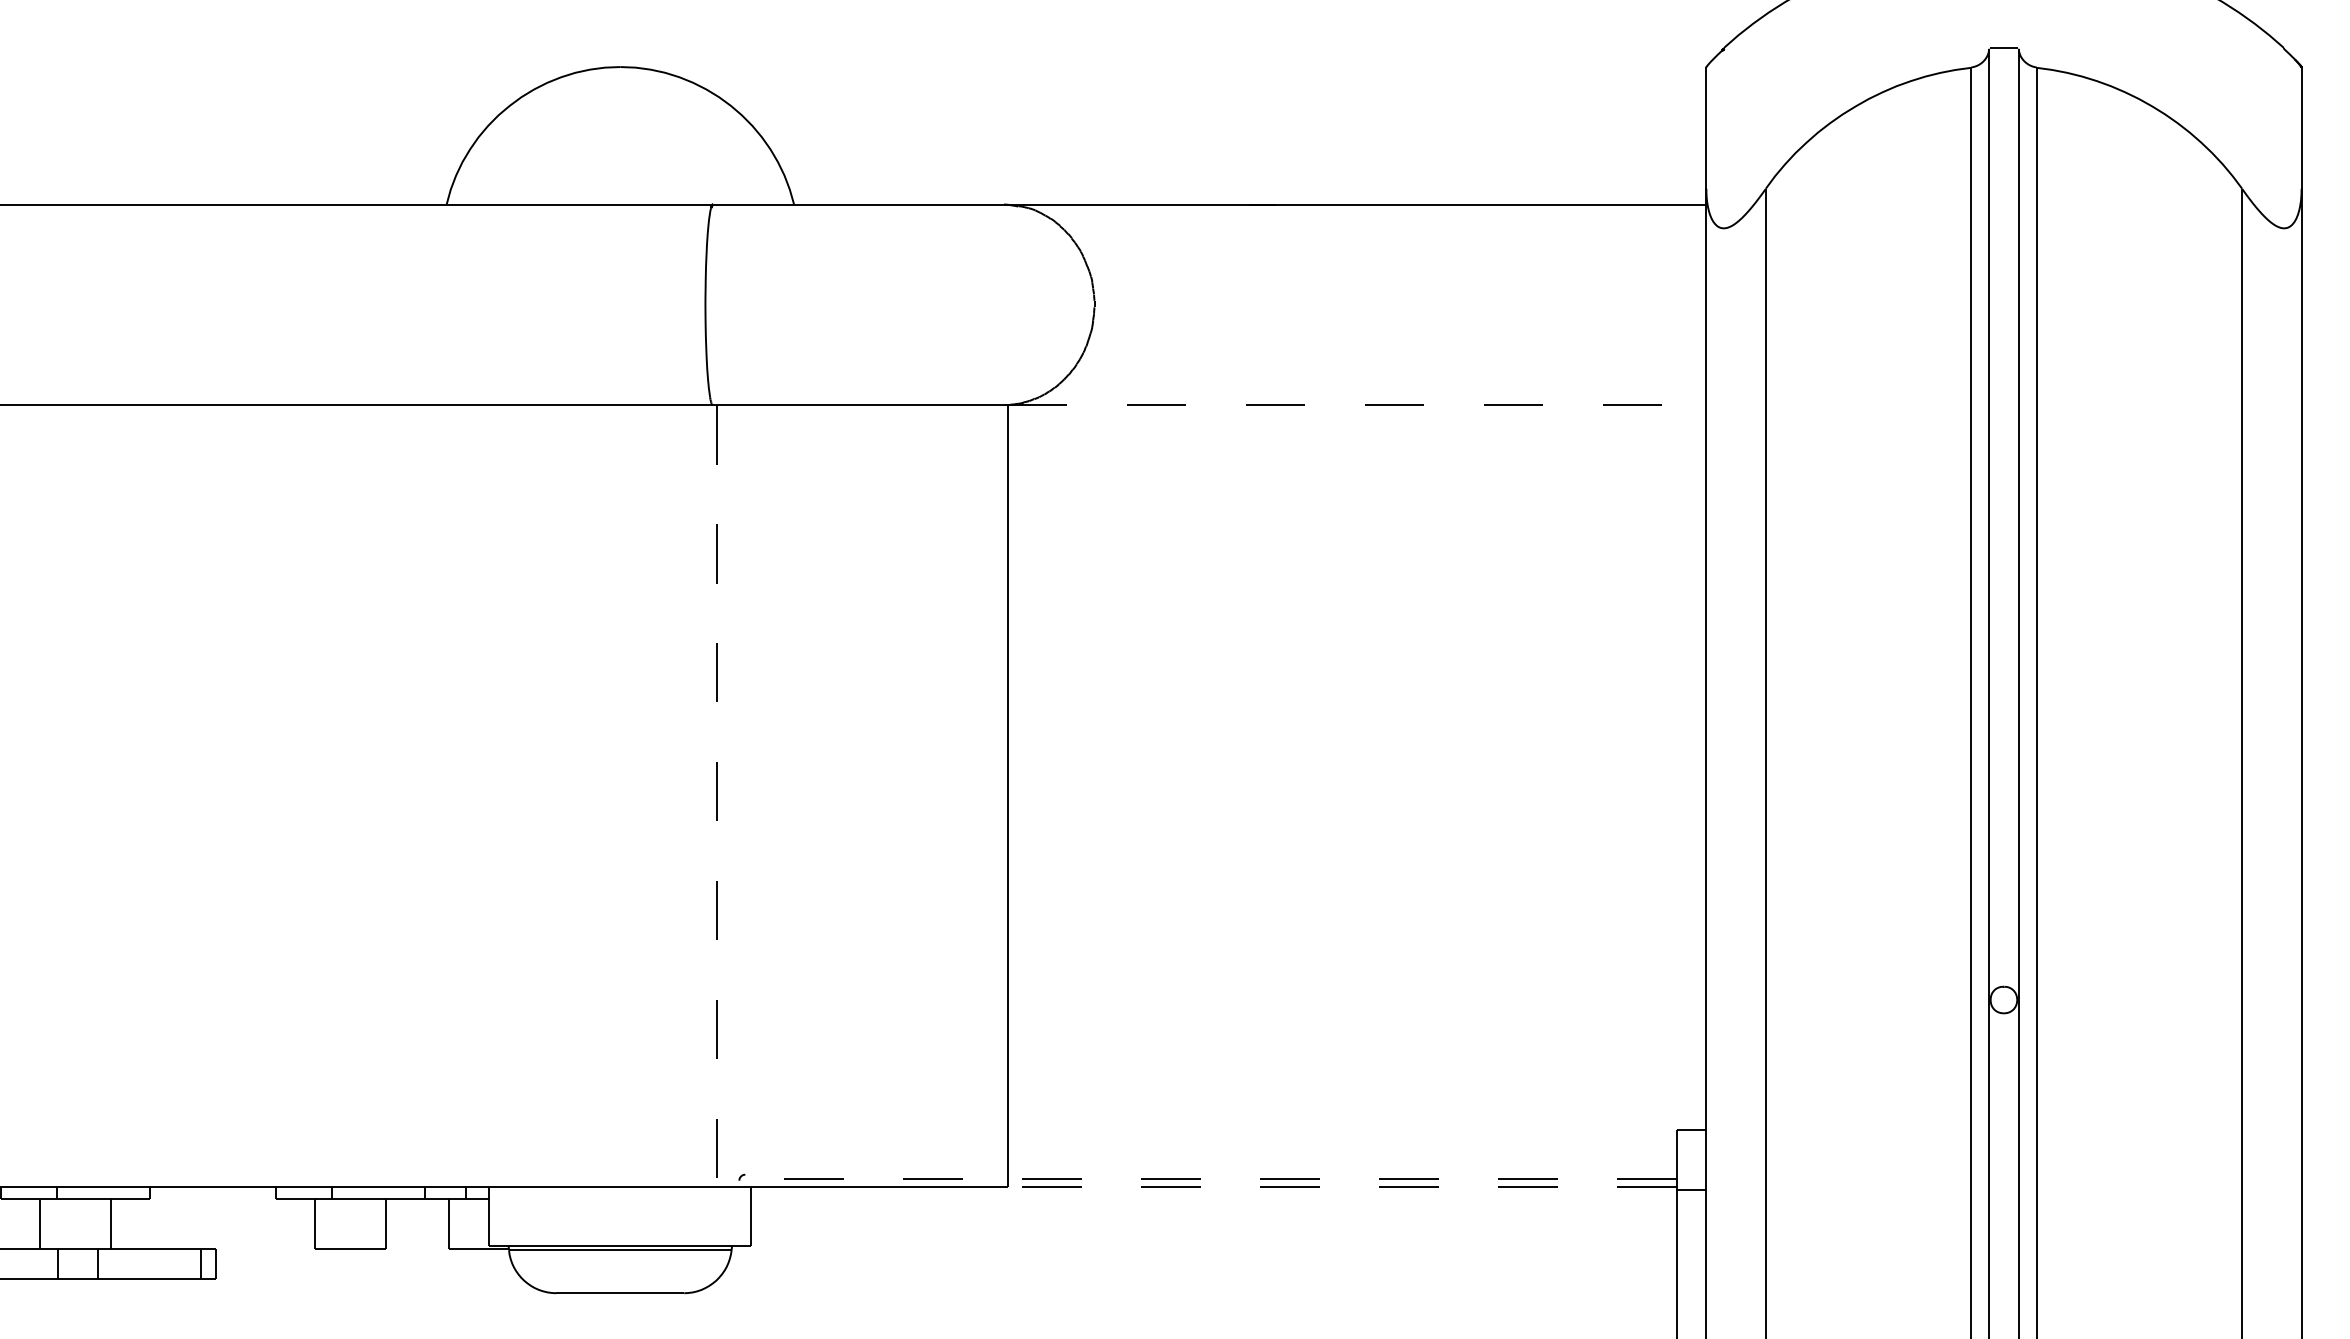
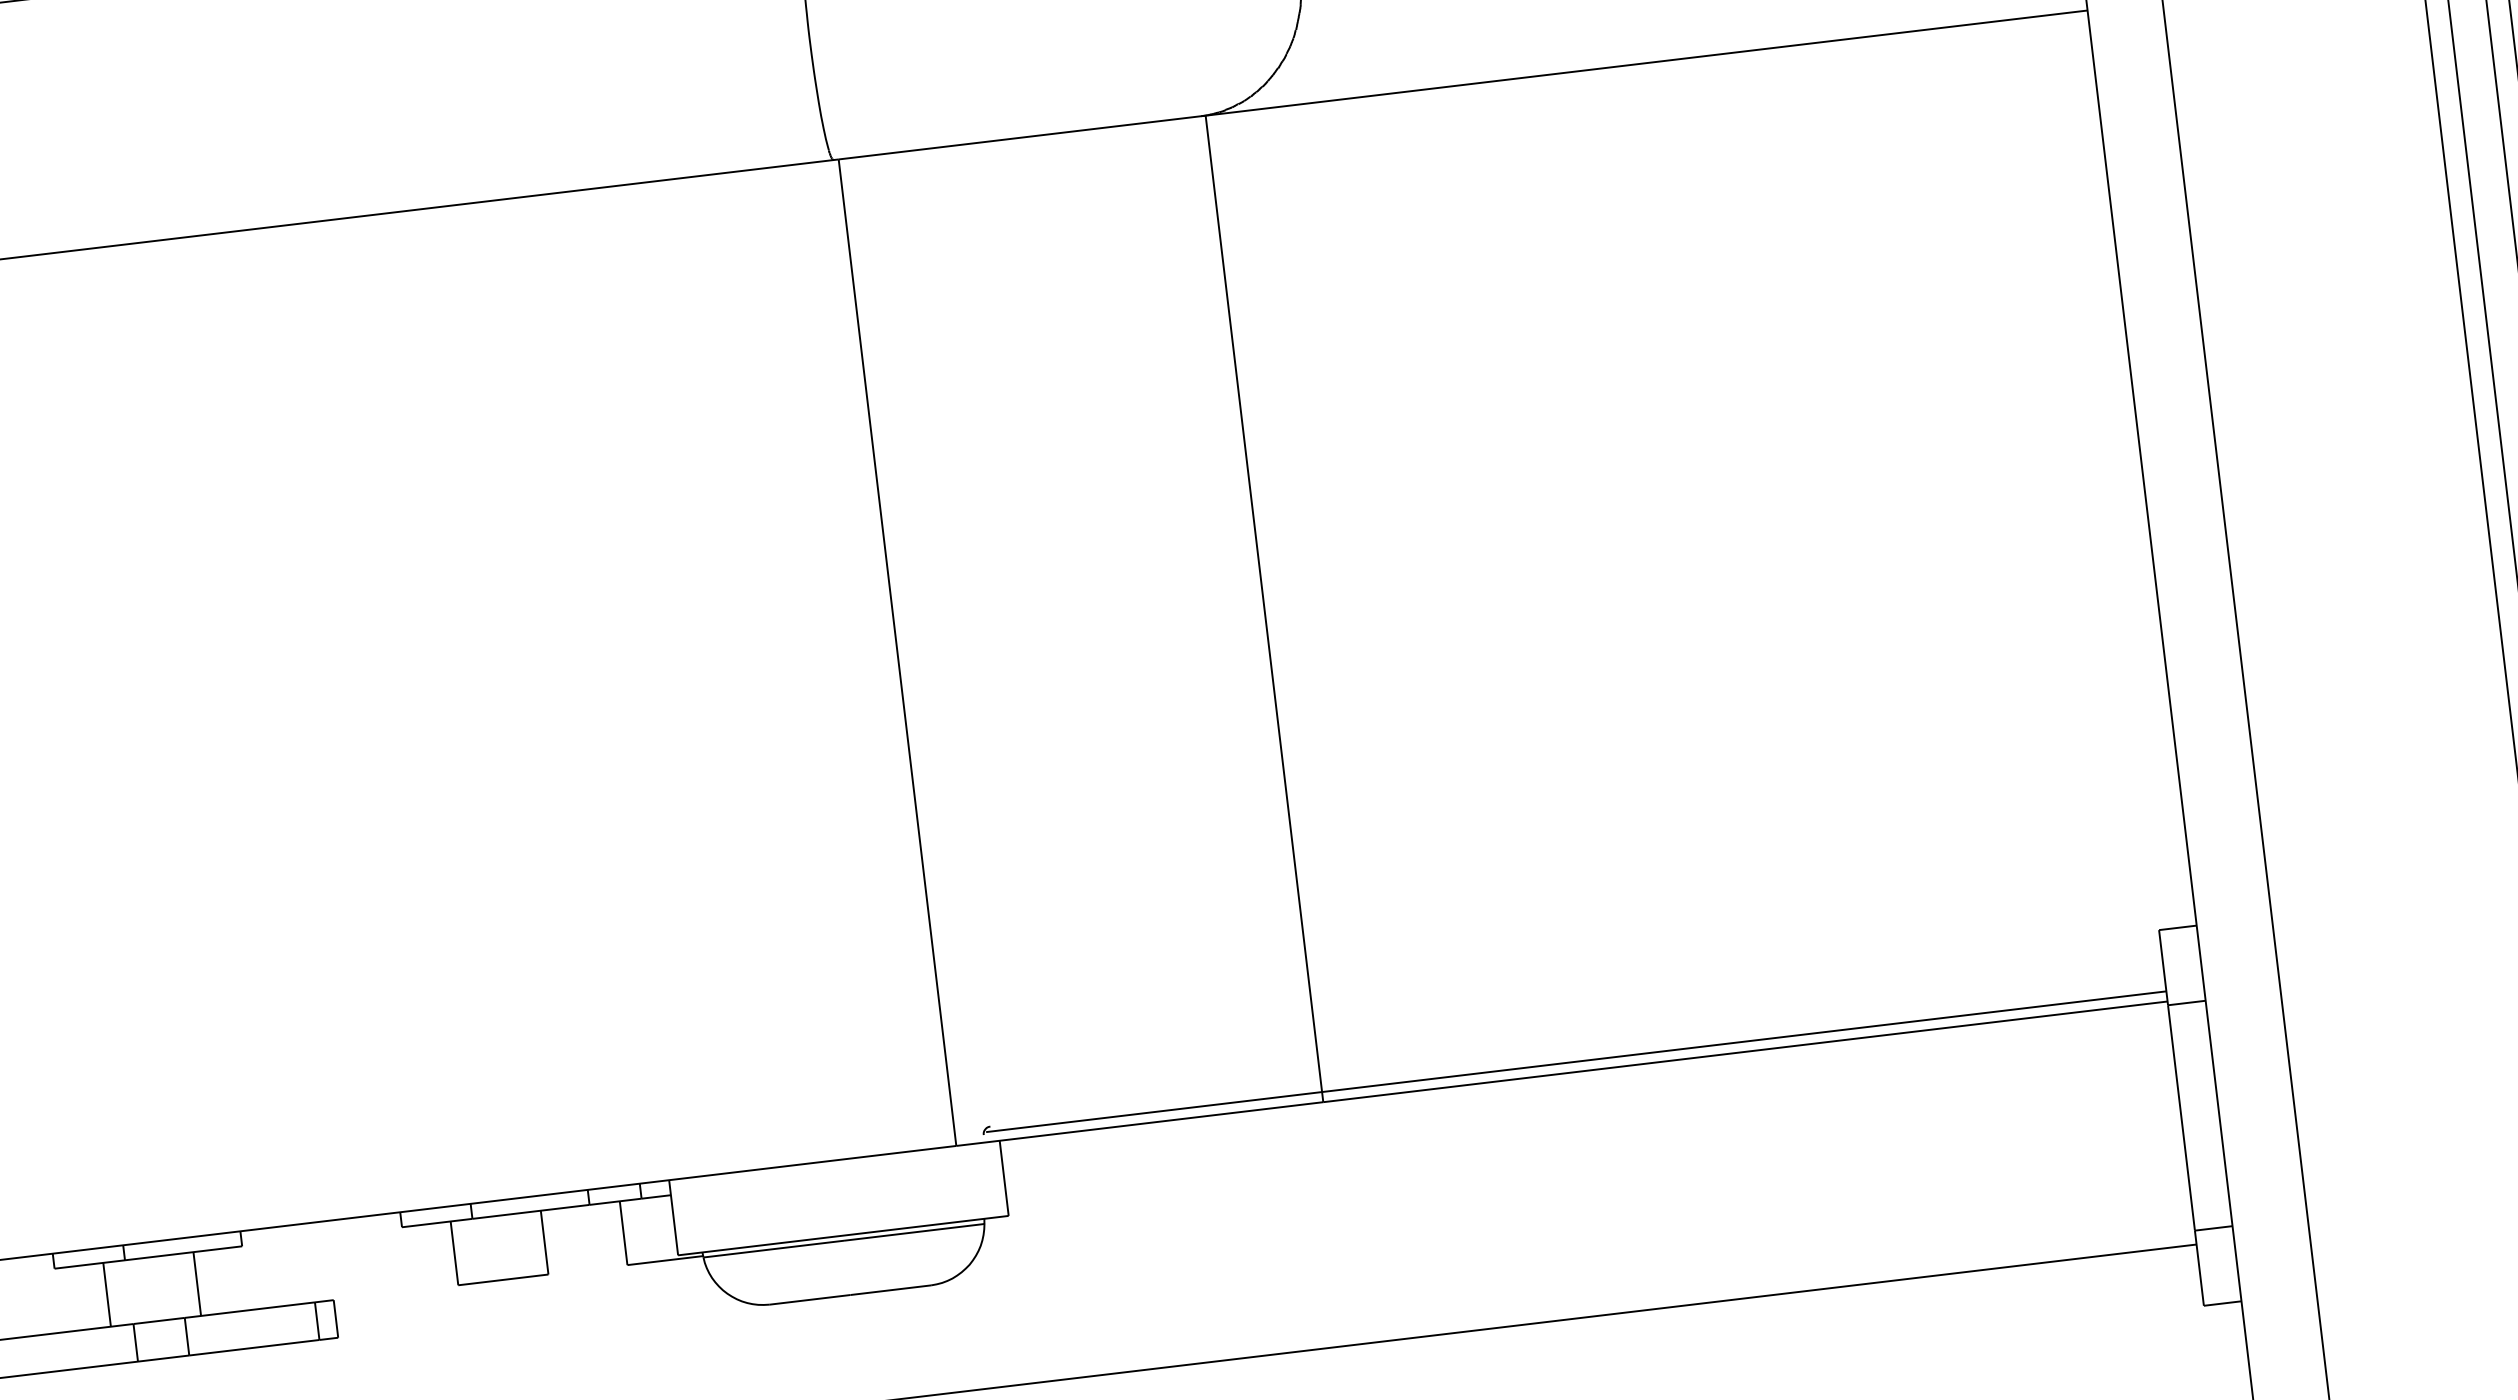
line: (1357, 405) -> (1647, 63), dashed -> solid
line: (716, 795) -> (896, 652), dashed -> solid
line: (1209, 1178) -> (1576, 1061), dashed -> solid
line: (1341, 1186) -> (1744, 1051), dashed -> solid

